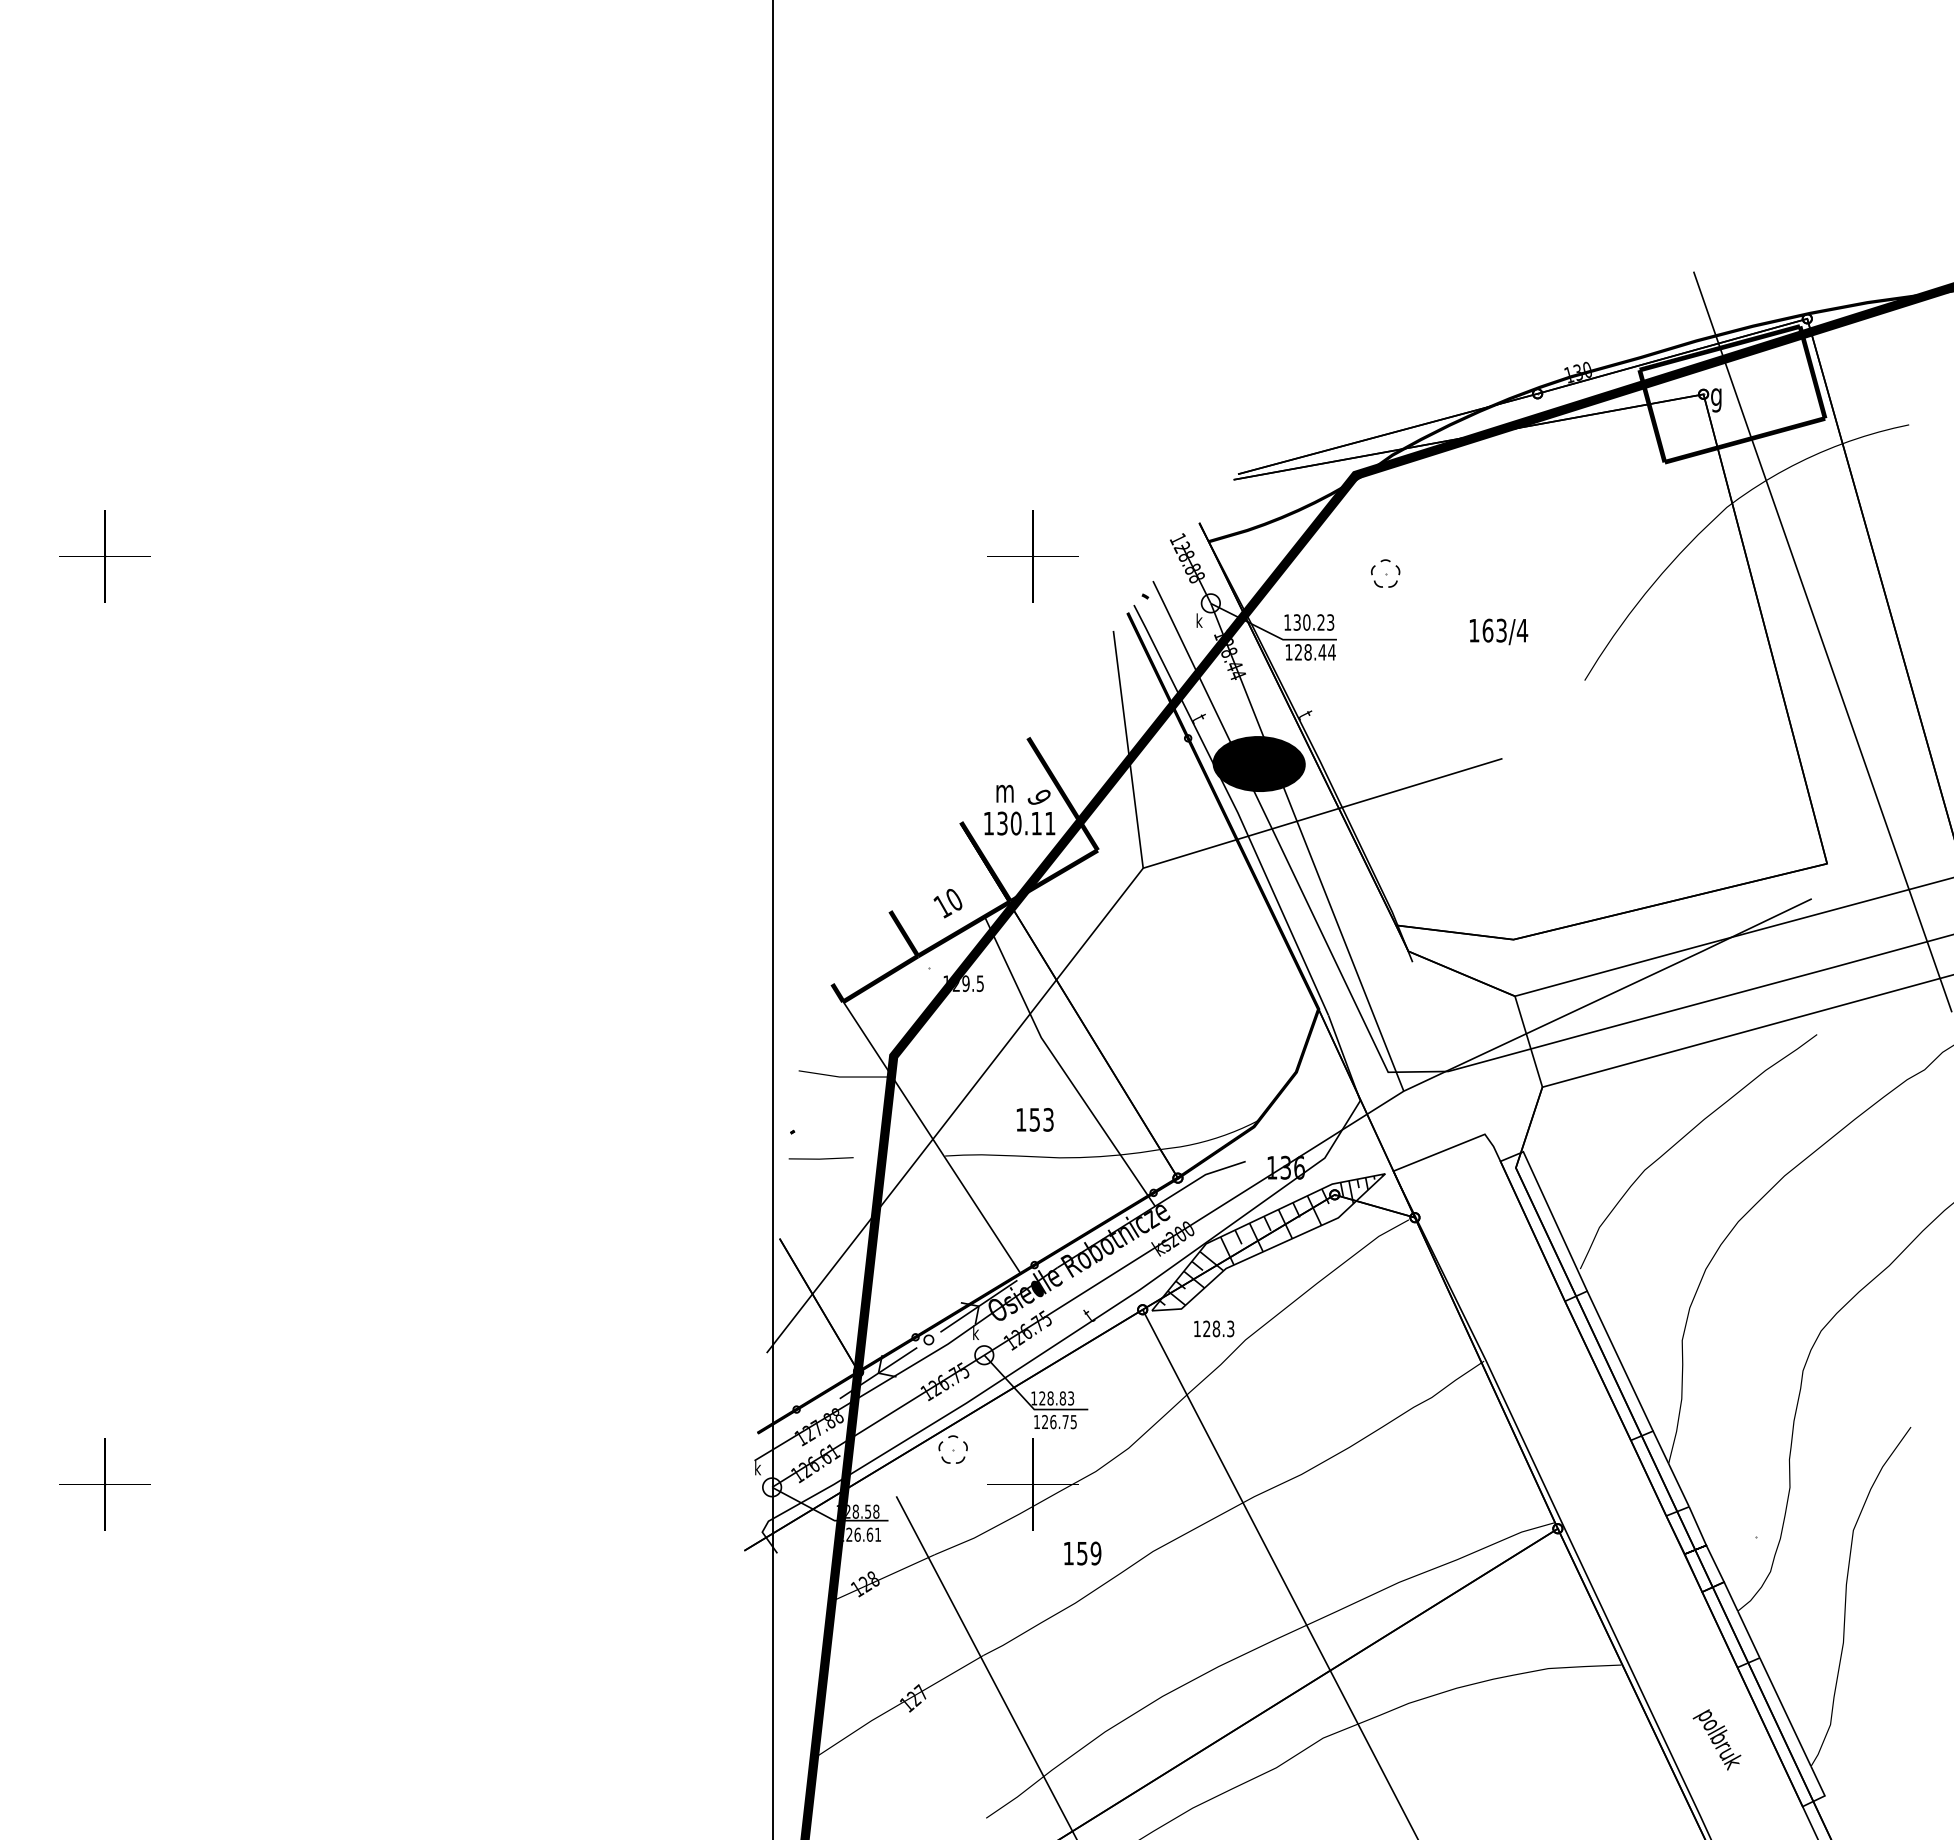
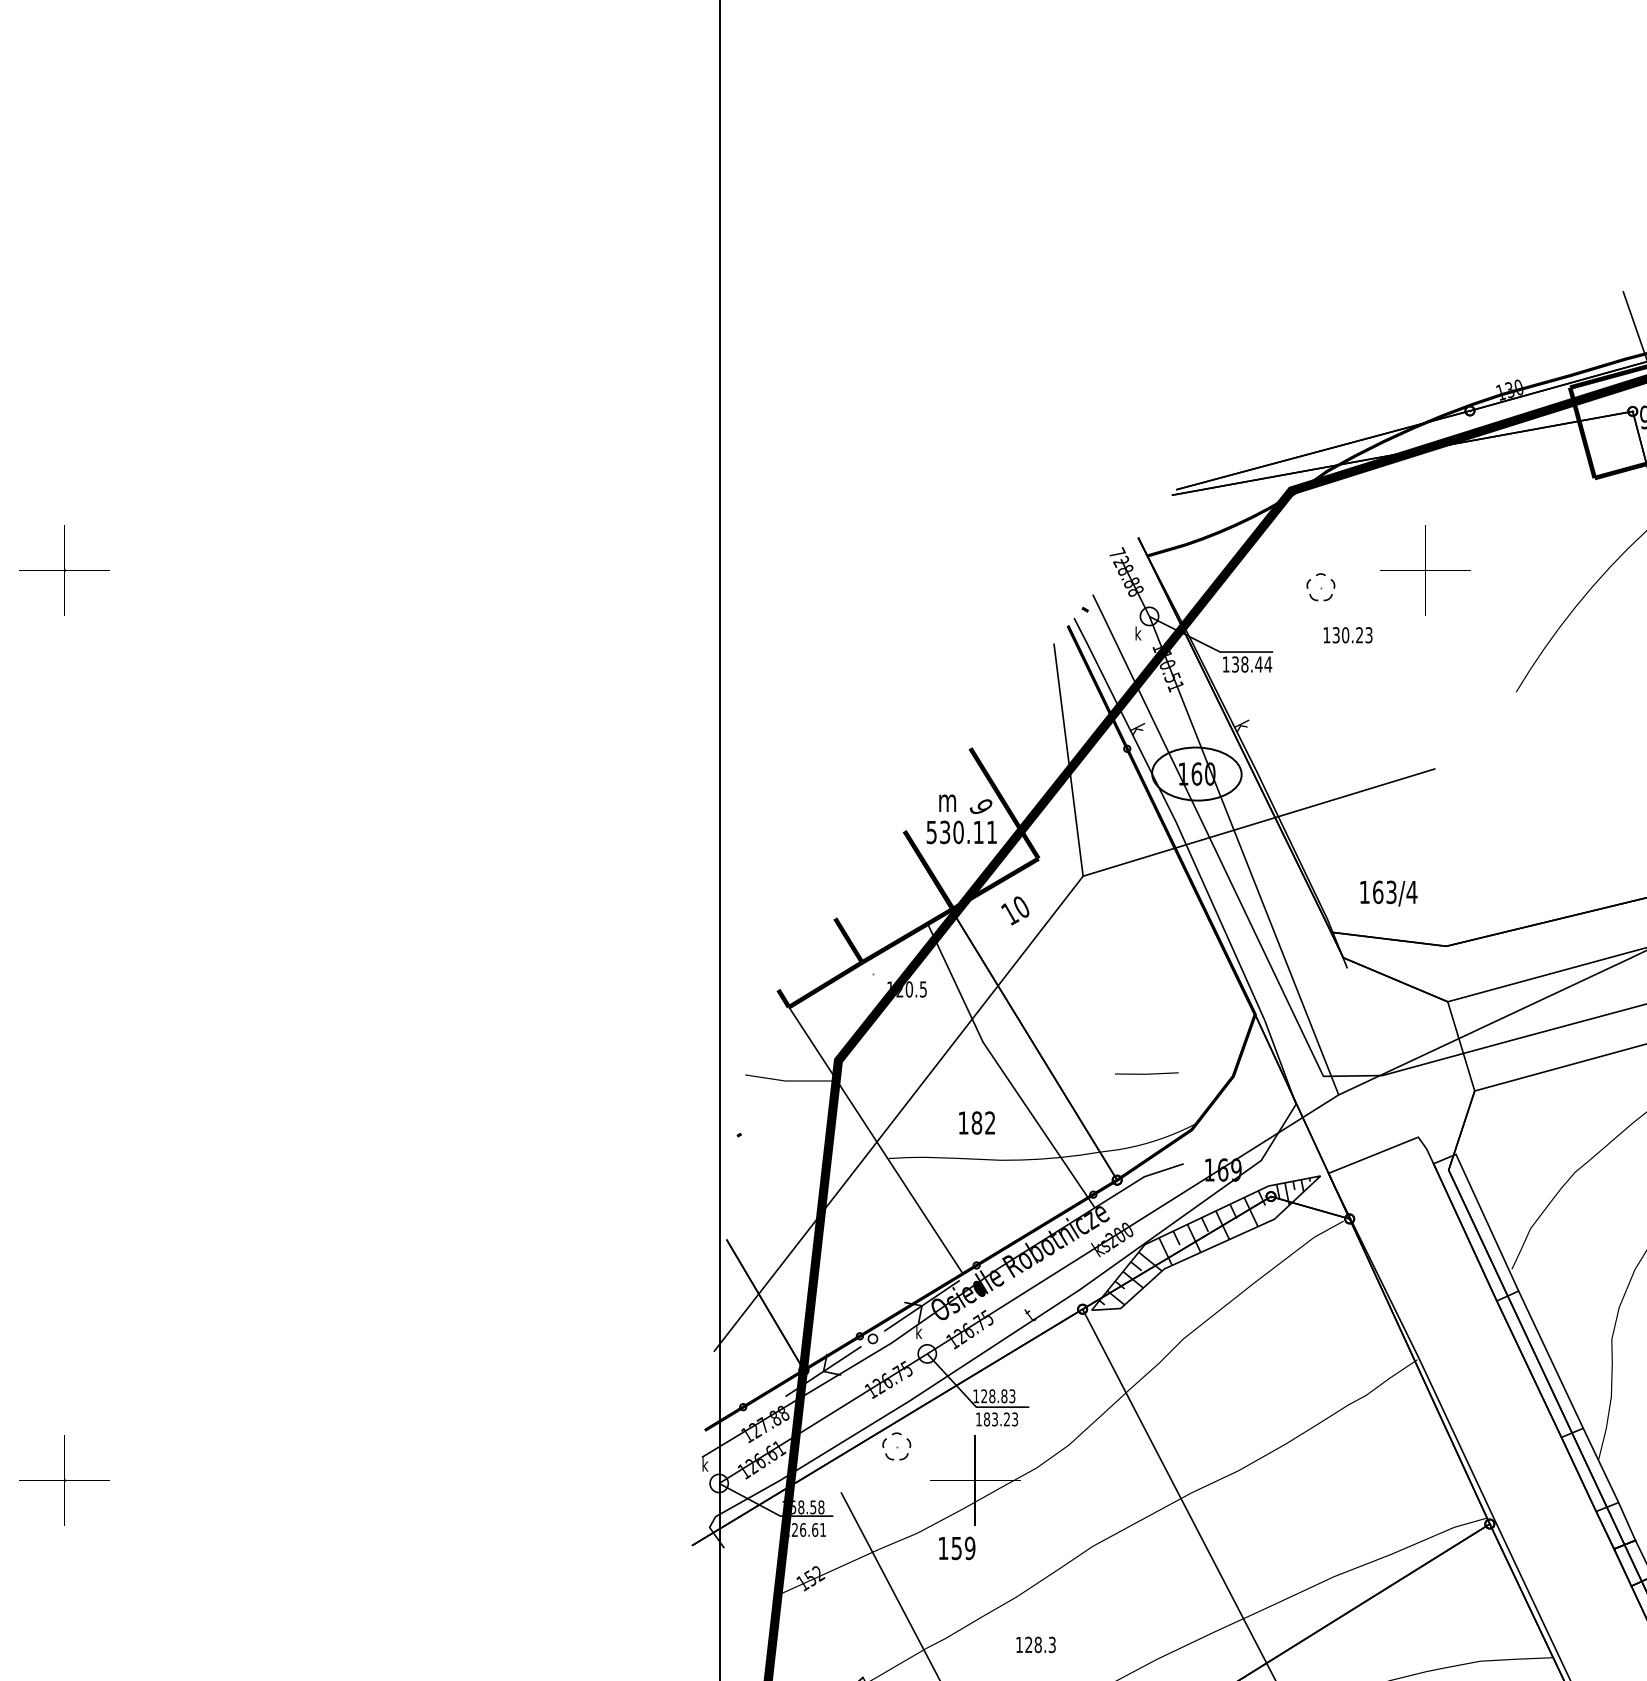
text: (1177, 538) -> (1116, 552), 128.88 -> 728.88
part: (1032, 556) -> (1424, 570), moved
text: (1309, 622) -> (1348, 635), moved
text: (1499, 631) -> (1389, 893), moved
text: (1298, 652) -> (1235, 664), 128.44 -> 138.44
text: (1233, 659) -> (1171, 671), 128.44 -> 110.51
text: (1305, 714) -> (1242, 725), t -> k
text: (1199, 718) -> (1138, 729), t -> k
fill: (1258, 764) -> (1196, 774), removed
text: (988, 823) -> (931, 832), 130.11 -> 530.11
text: (947, 903) -> (1014, 910), moved
text: (965, 983) -> (908, 989), 129.5 -> 120.5
text: (1041, 1119) -> (983, 1122), 153 -> 182
line: (820, 1158) -> (1146, 1073), moved
text: (1292, 1167) -> (1229, 1169), 136 -> 169
text: (1214, 1328) -> (1036, 1644), moved
text: (1059, 1421) -> (1001, 1418), 126.75 -> 183.23
text: (848, 1511) -> (794, 1507), 128.58 -> 158.58
text: (1082, 1553) -> (956, 1548), moved
text: (869, 1581) -> (814, 1575), 128 -> 152

